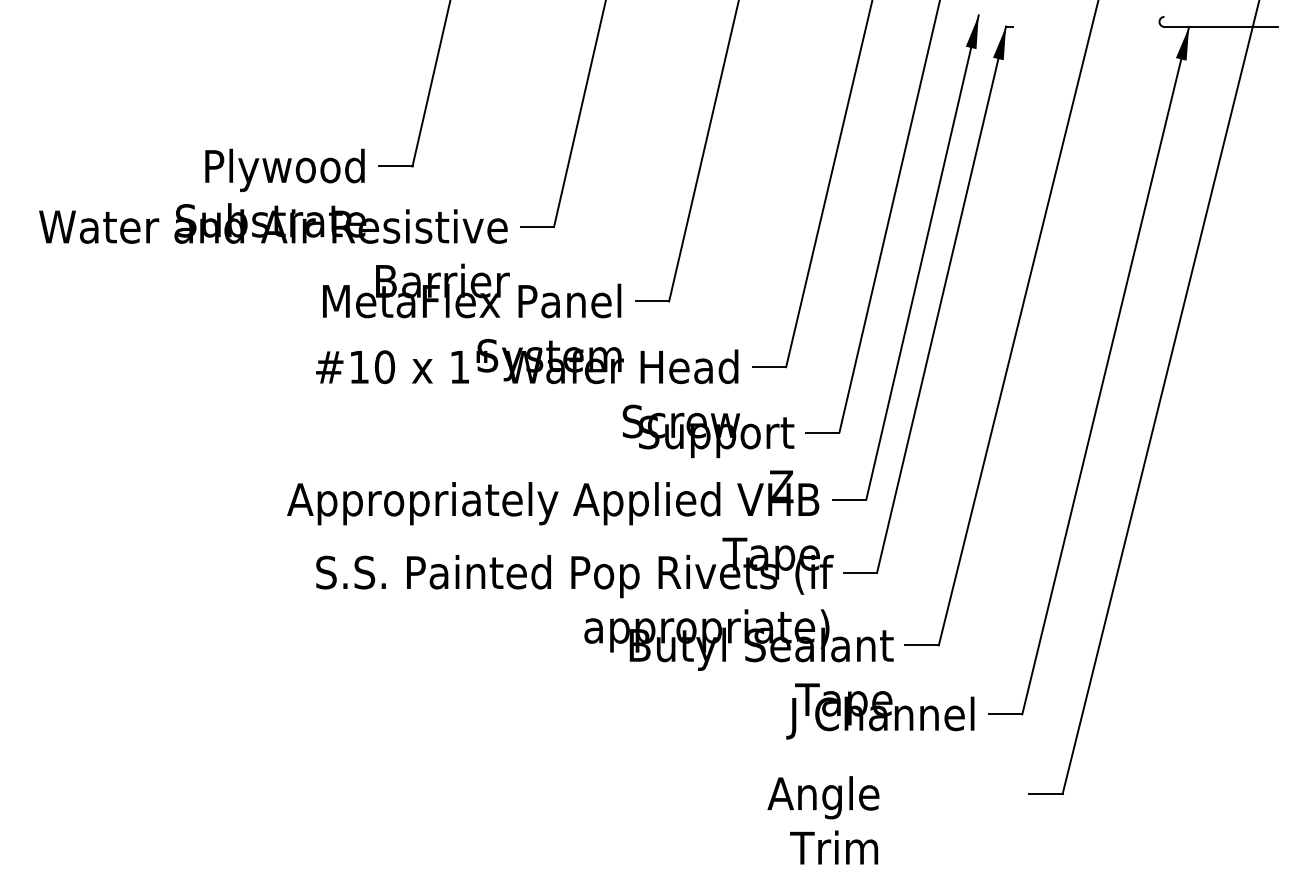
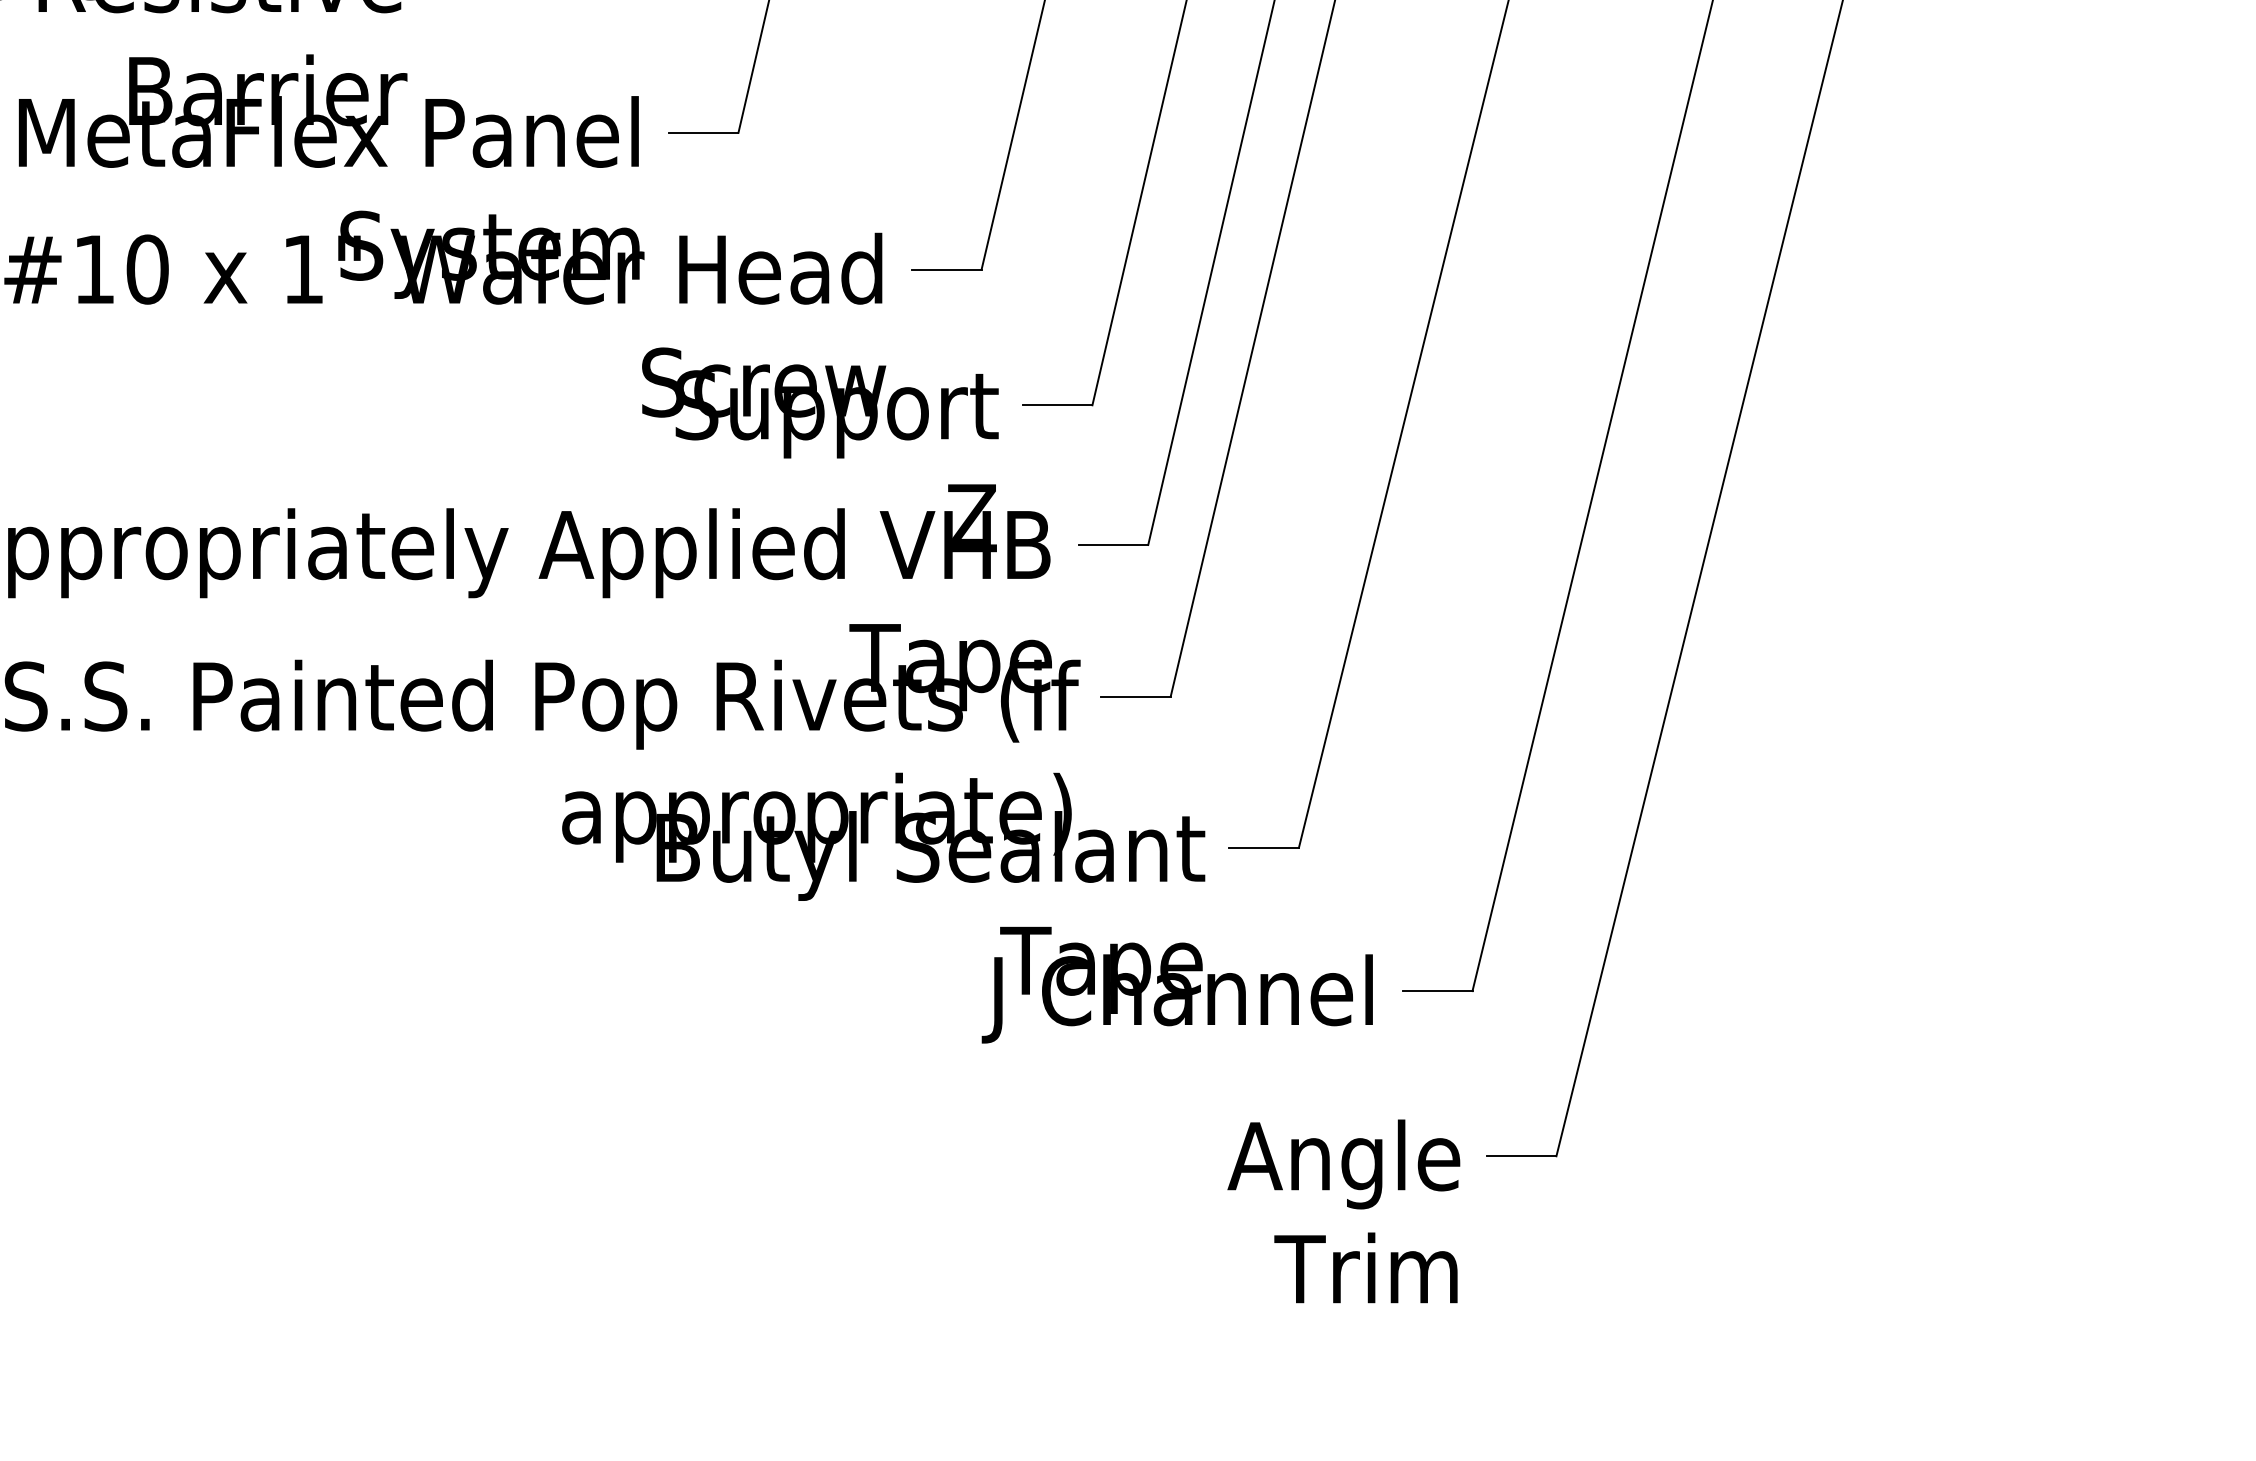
text: (823, 820) -> (1344, 1211), moved

